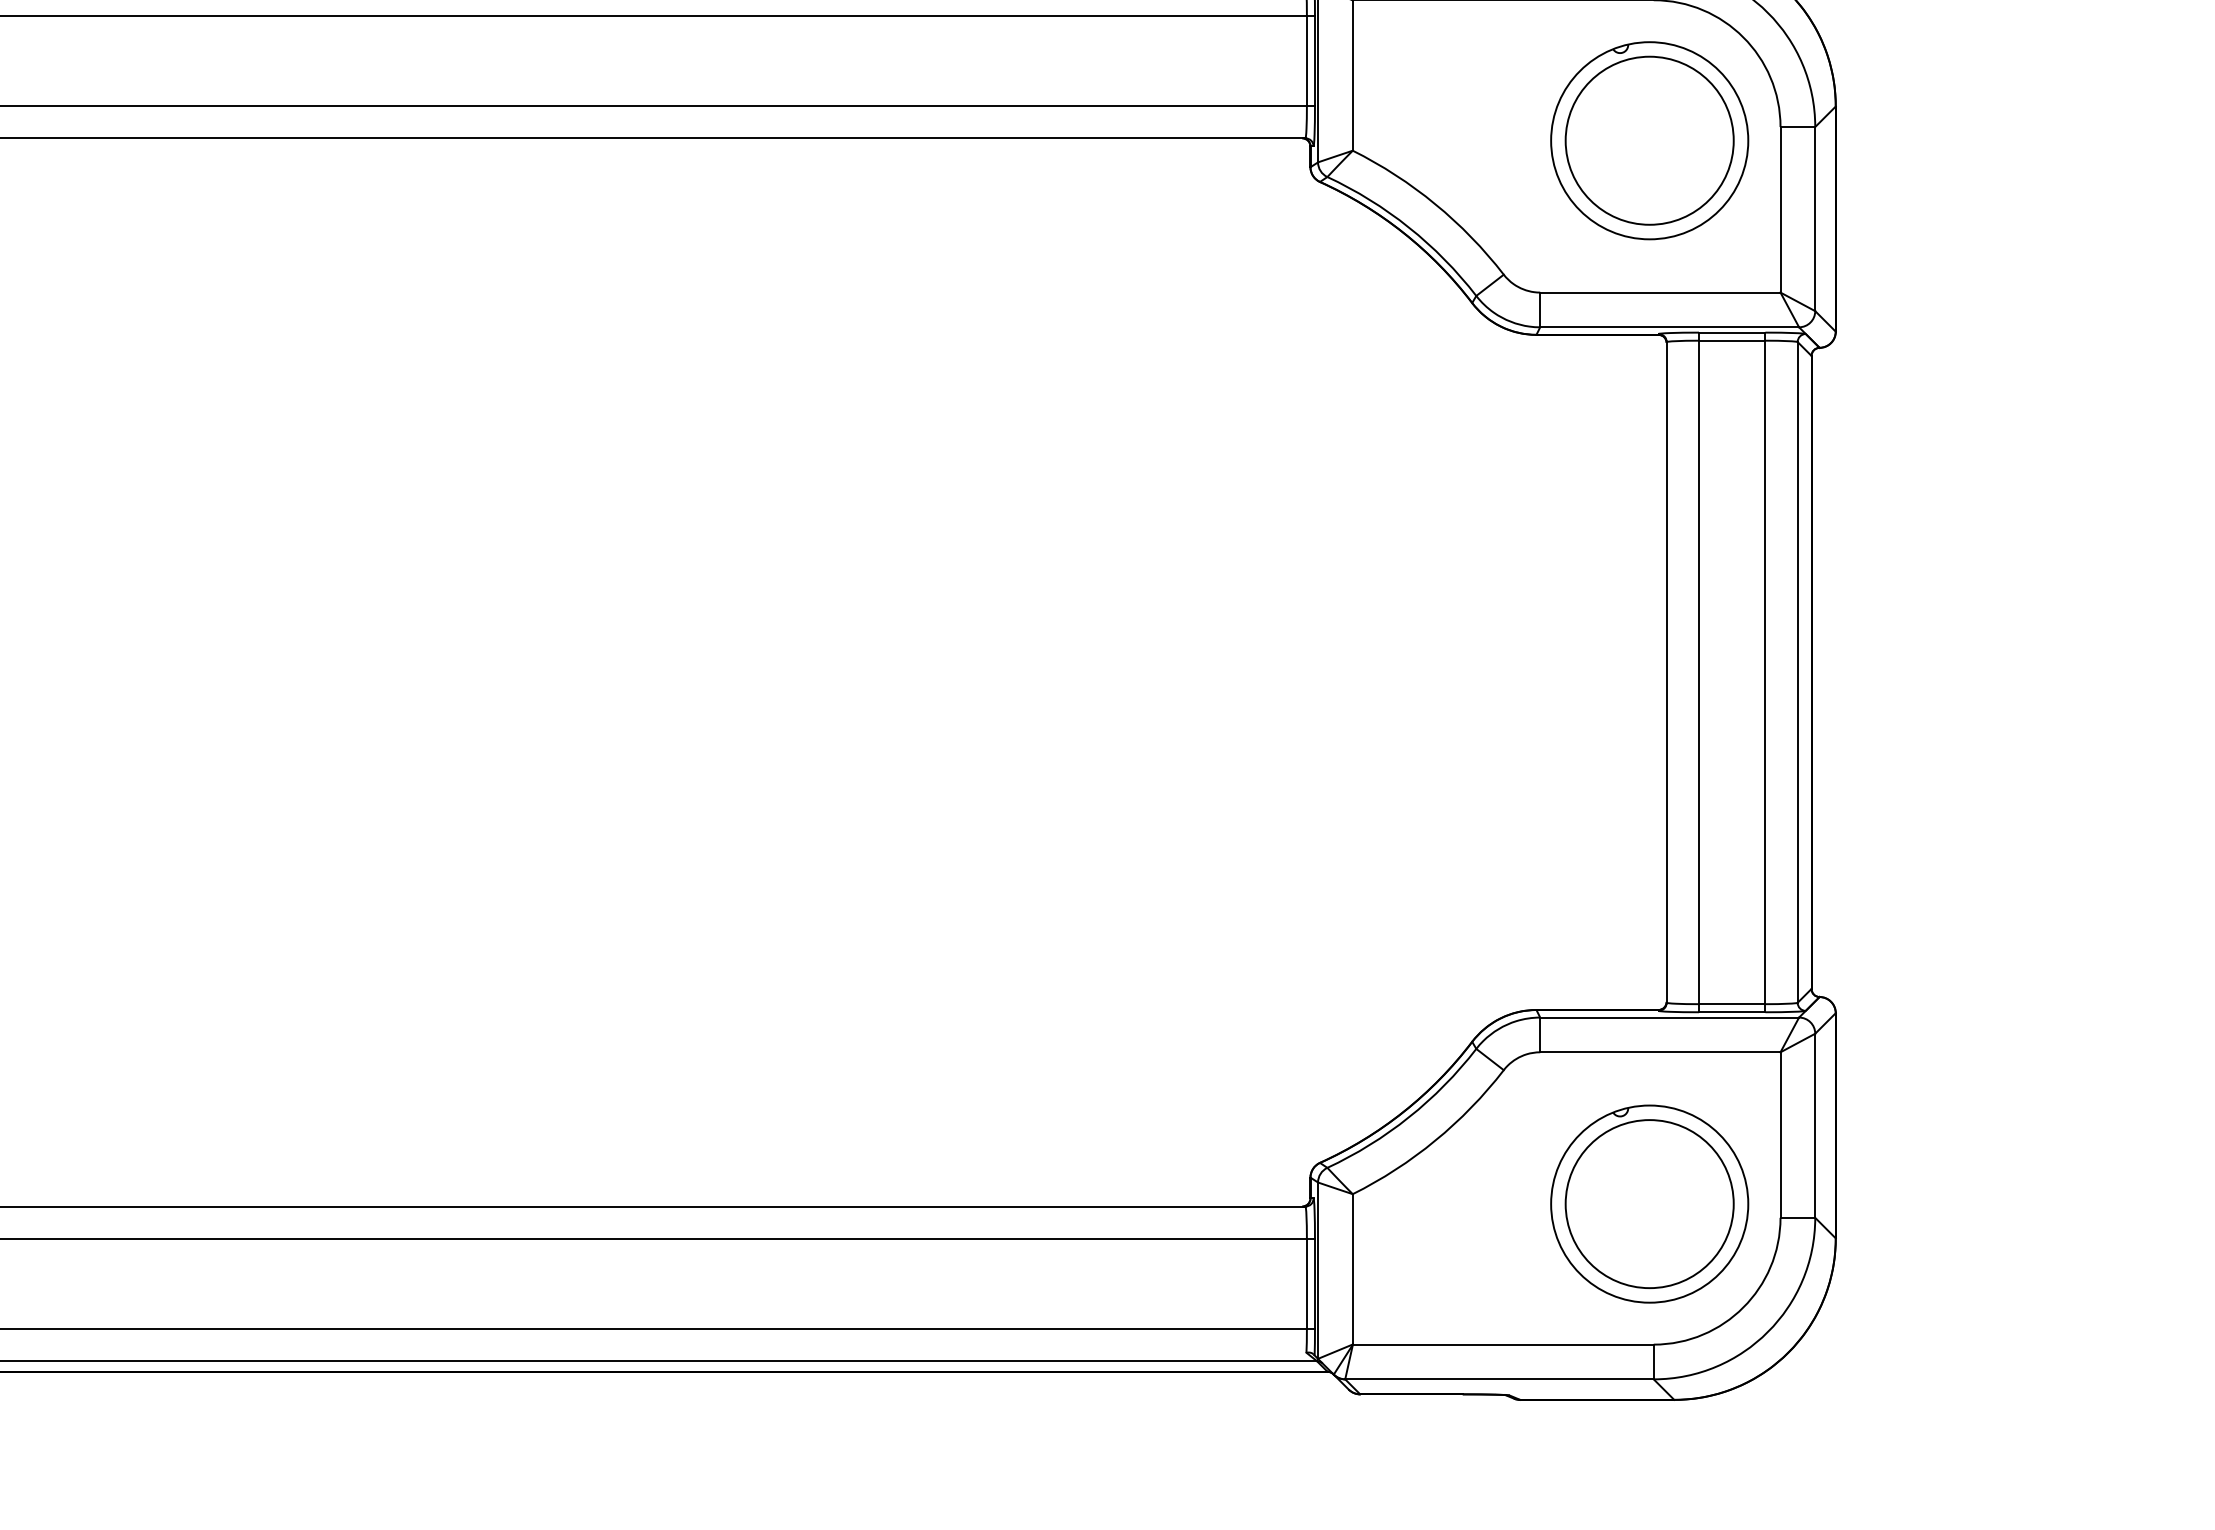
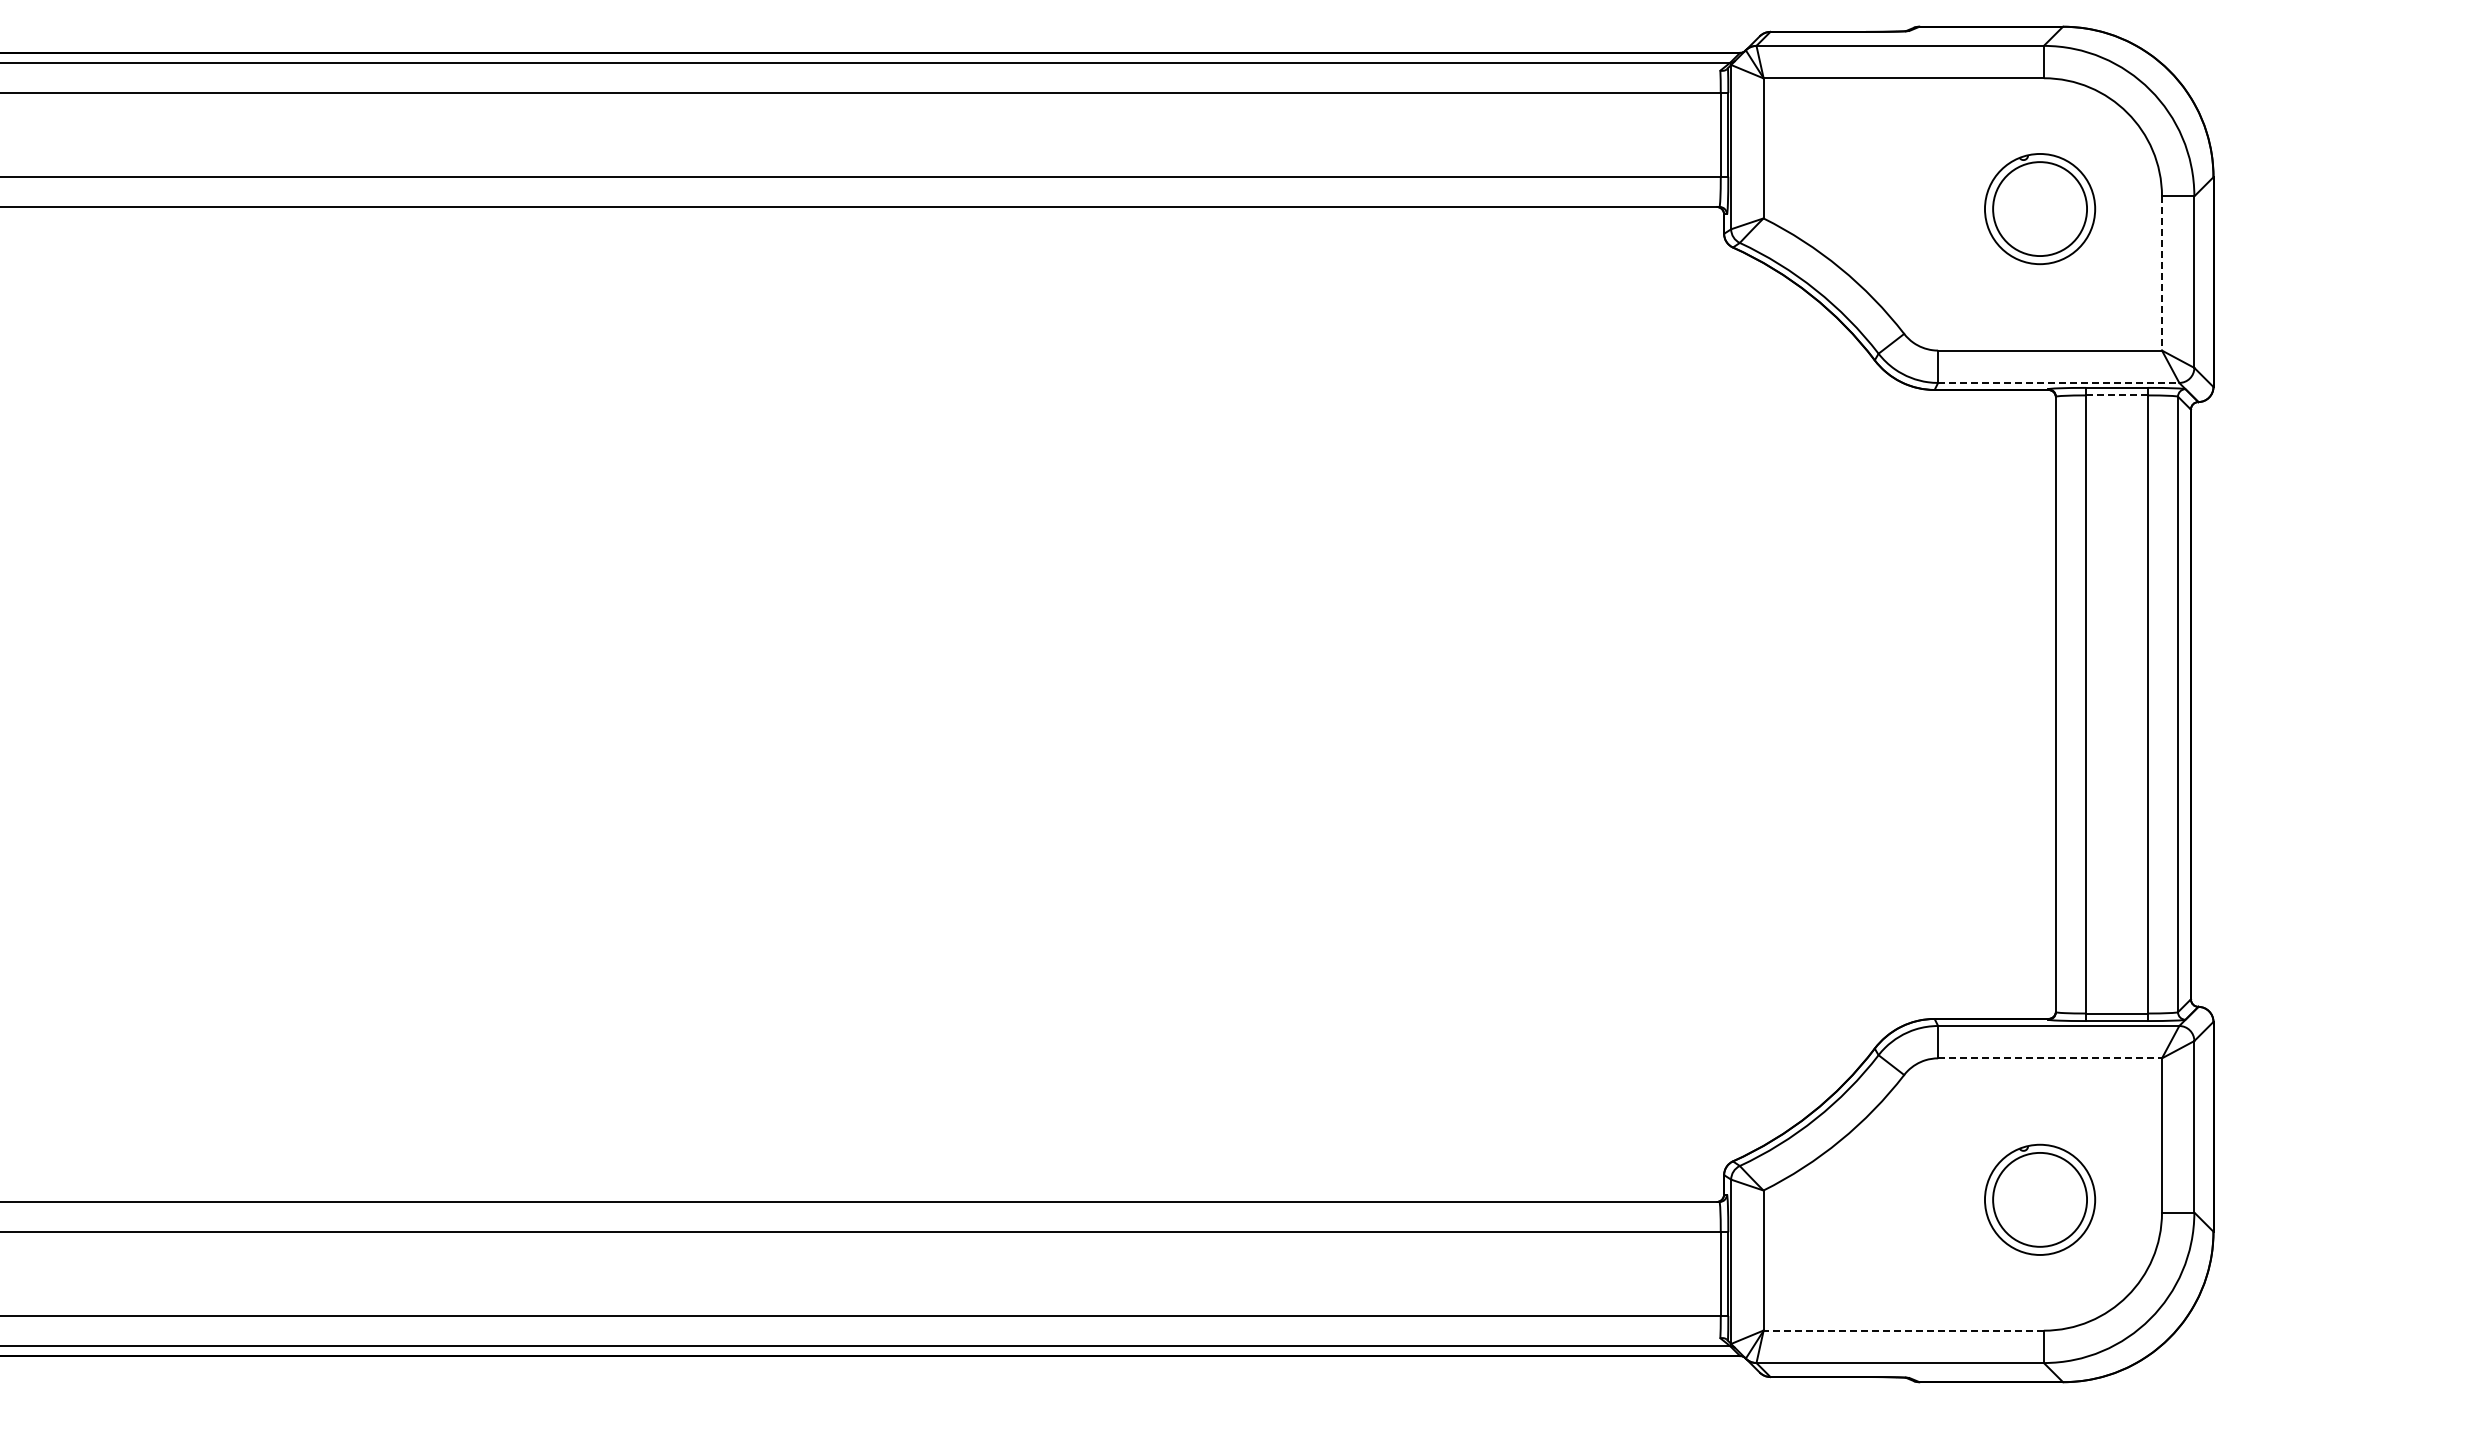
part: (1649, 140) -> (2039, 208), size x0.6
line: (1781, 209) -> (2162, 273), solid -> dashed
line: (1669, 326) -> (2058, 382), solid -> dashed
line: (1731, 340) -> (2116, 395), solid -> dashed
line: (1660, 1052) -> (2050, 1058), solid -> dashed
part: (1649, 1203) -> (2039, 1199), size x0.6
line: (1503, 1344) -> (1903, 1330), solid -> dashed

